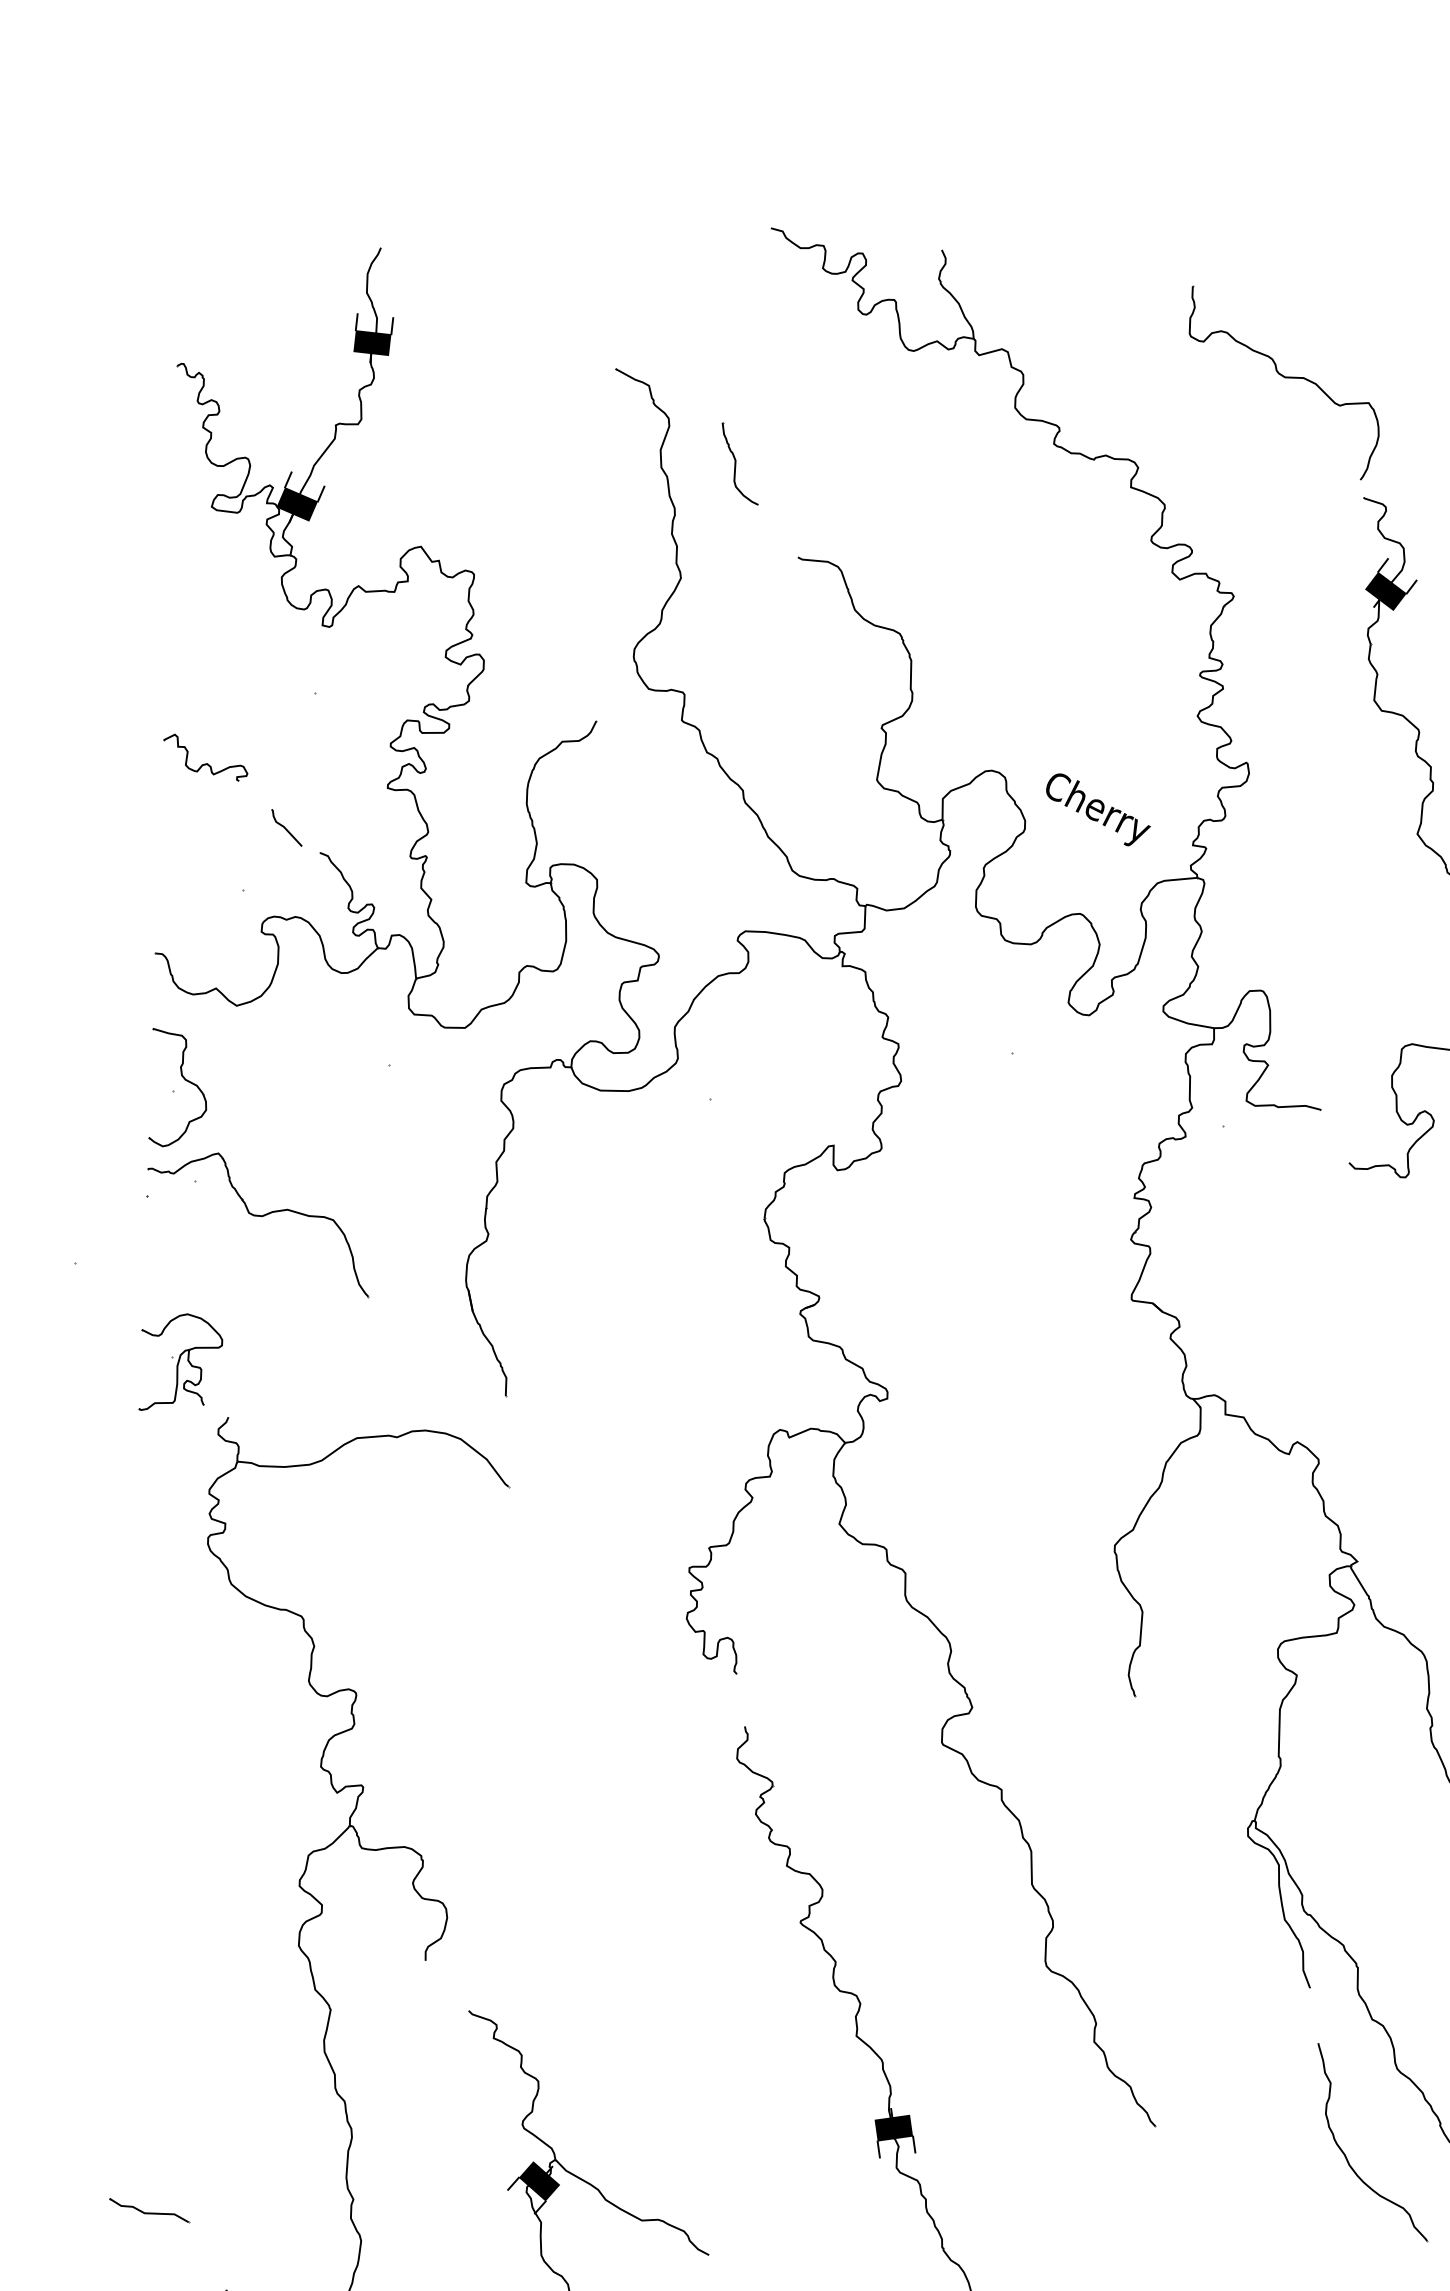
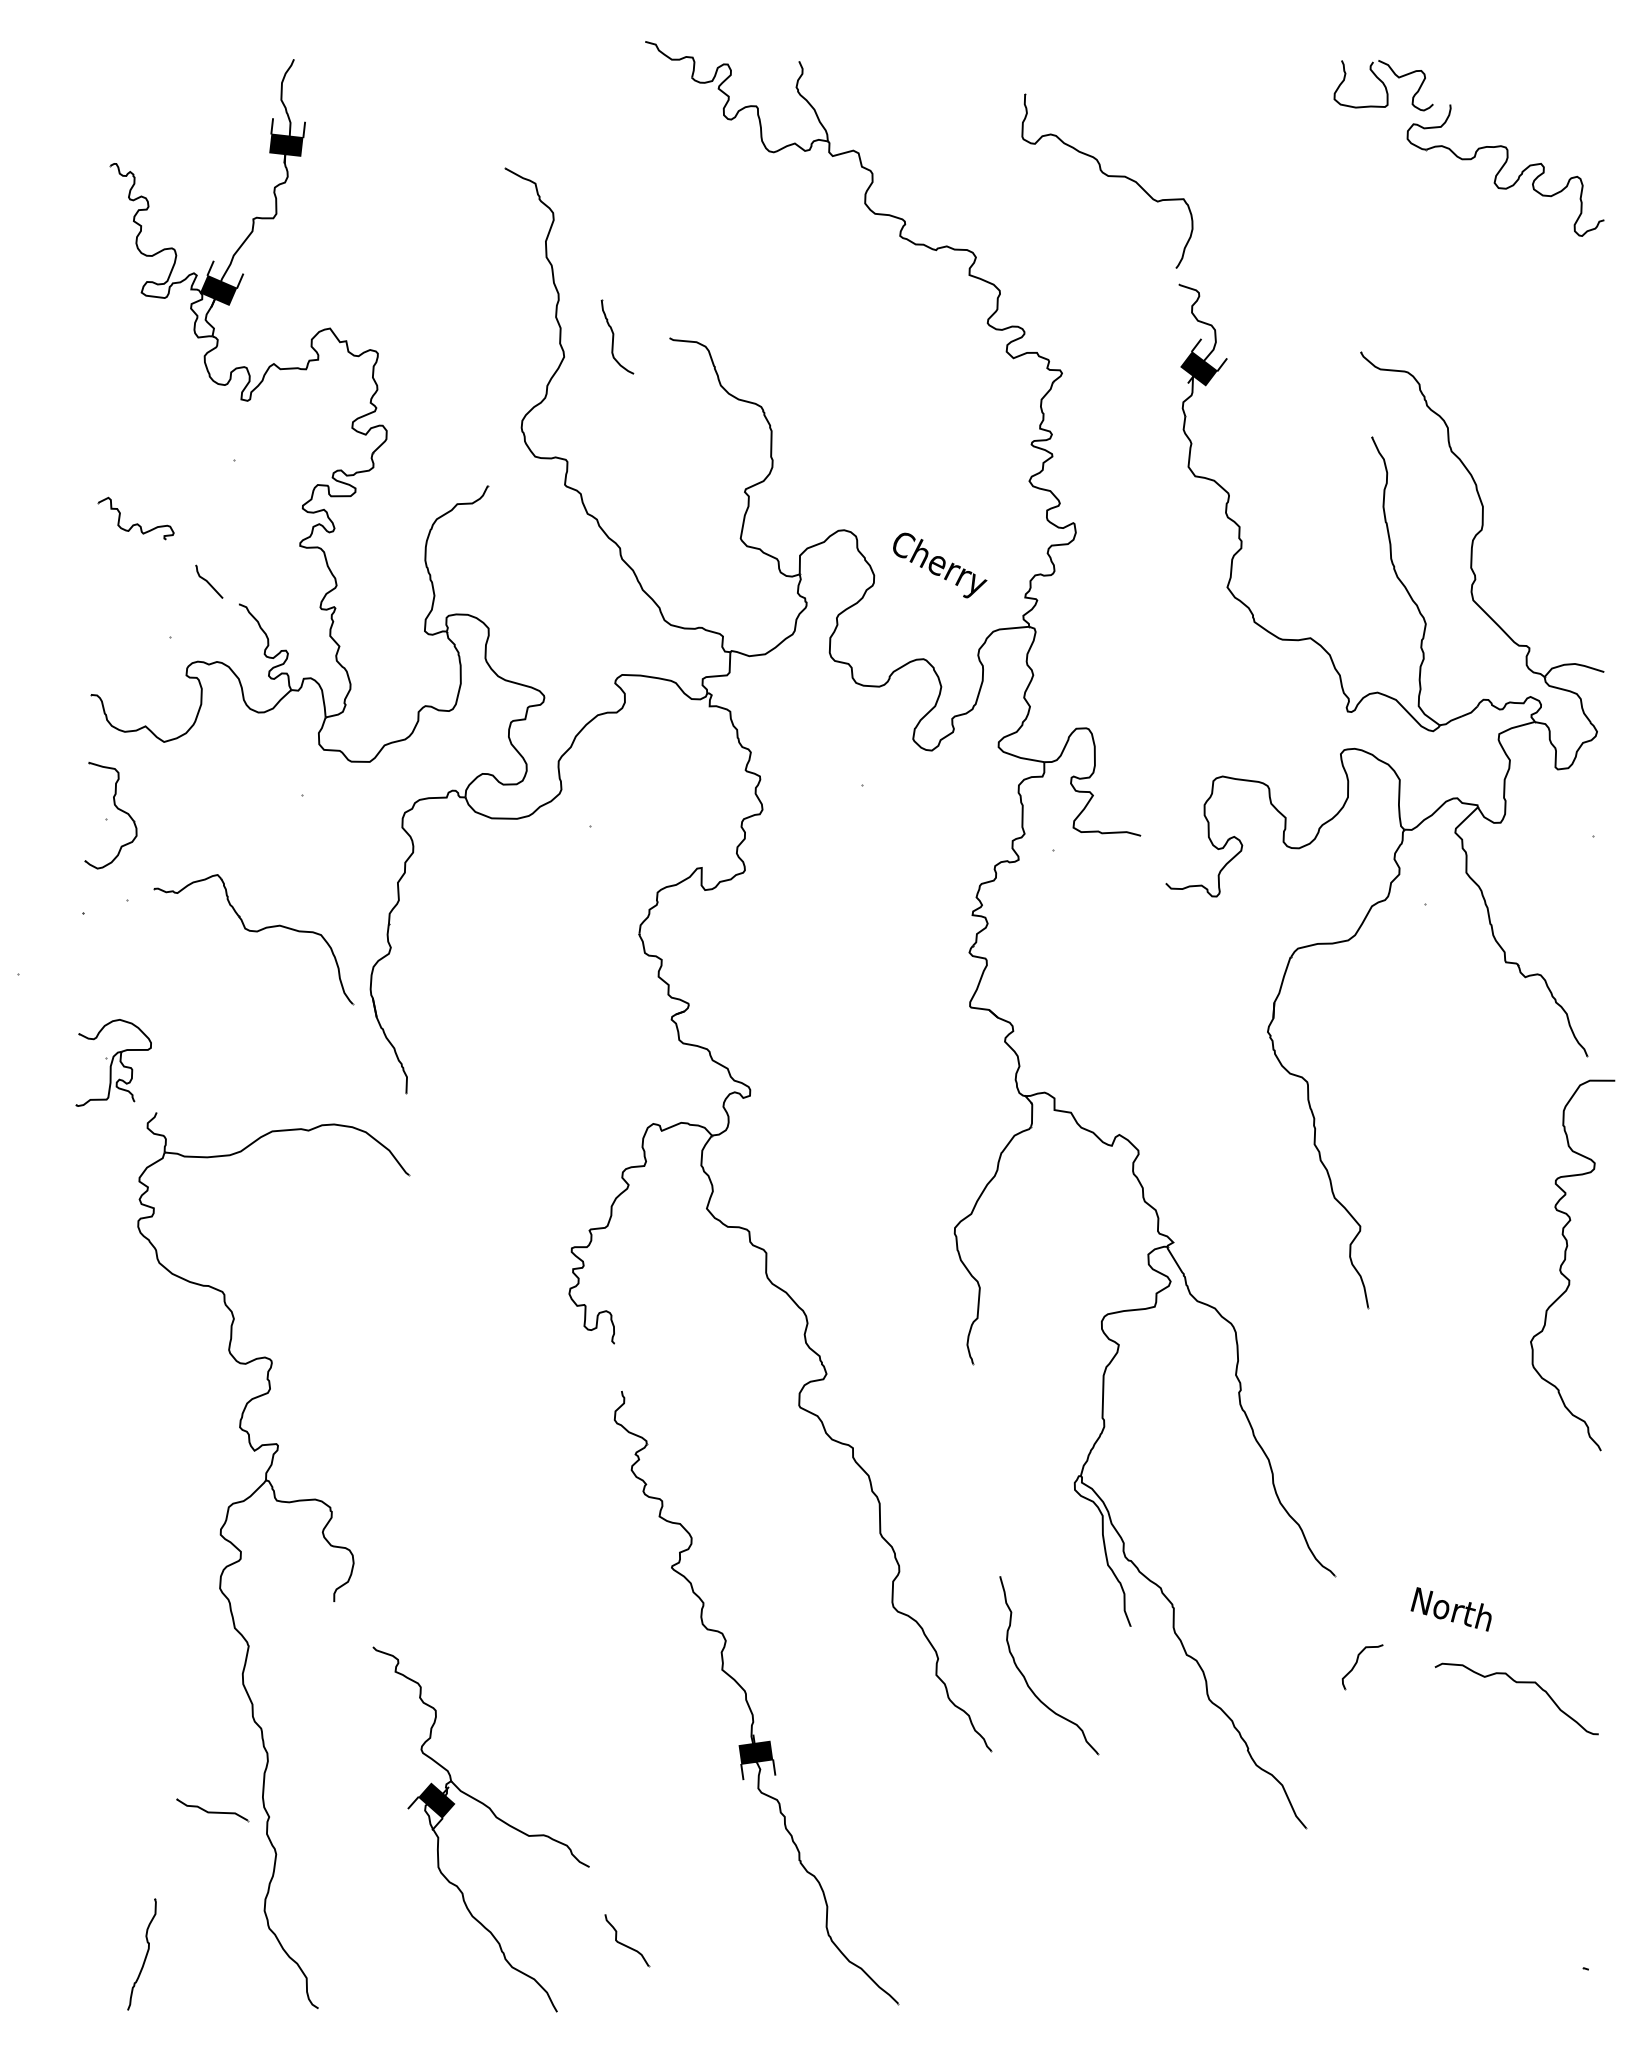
part: (740, 463) -> (617, 336), moved
part: (258, 1217) -> (253, 932), moved
part: (1346, 2155) -> (1025, 1677), moved
part: (149, 2211) -> (212, 1810), moved

